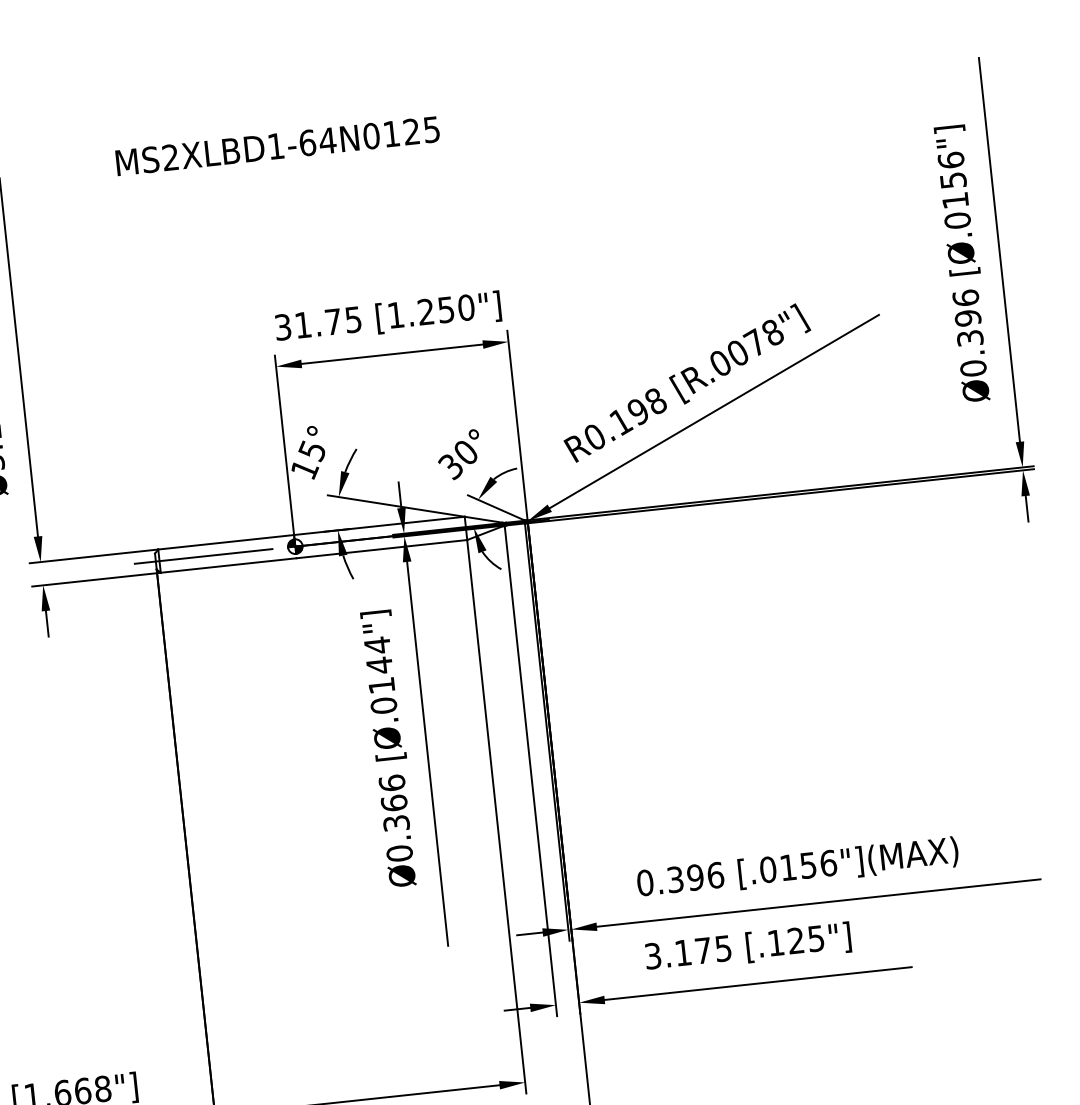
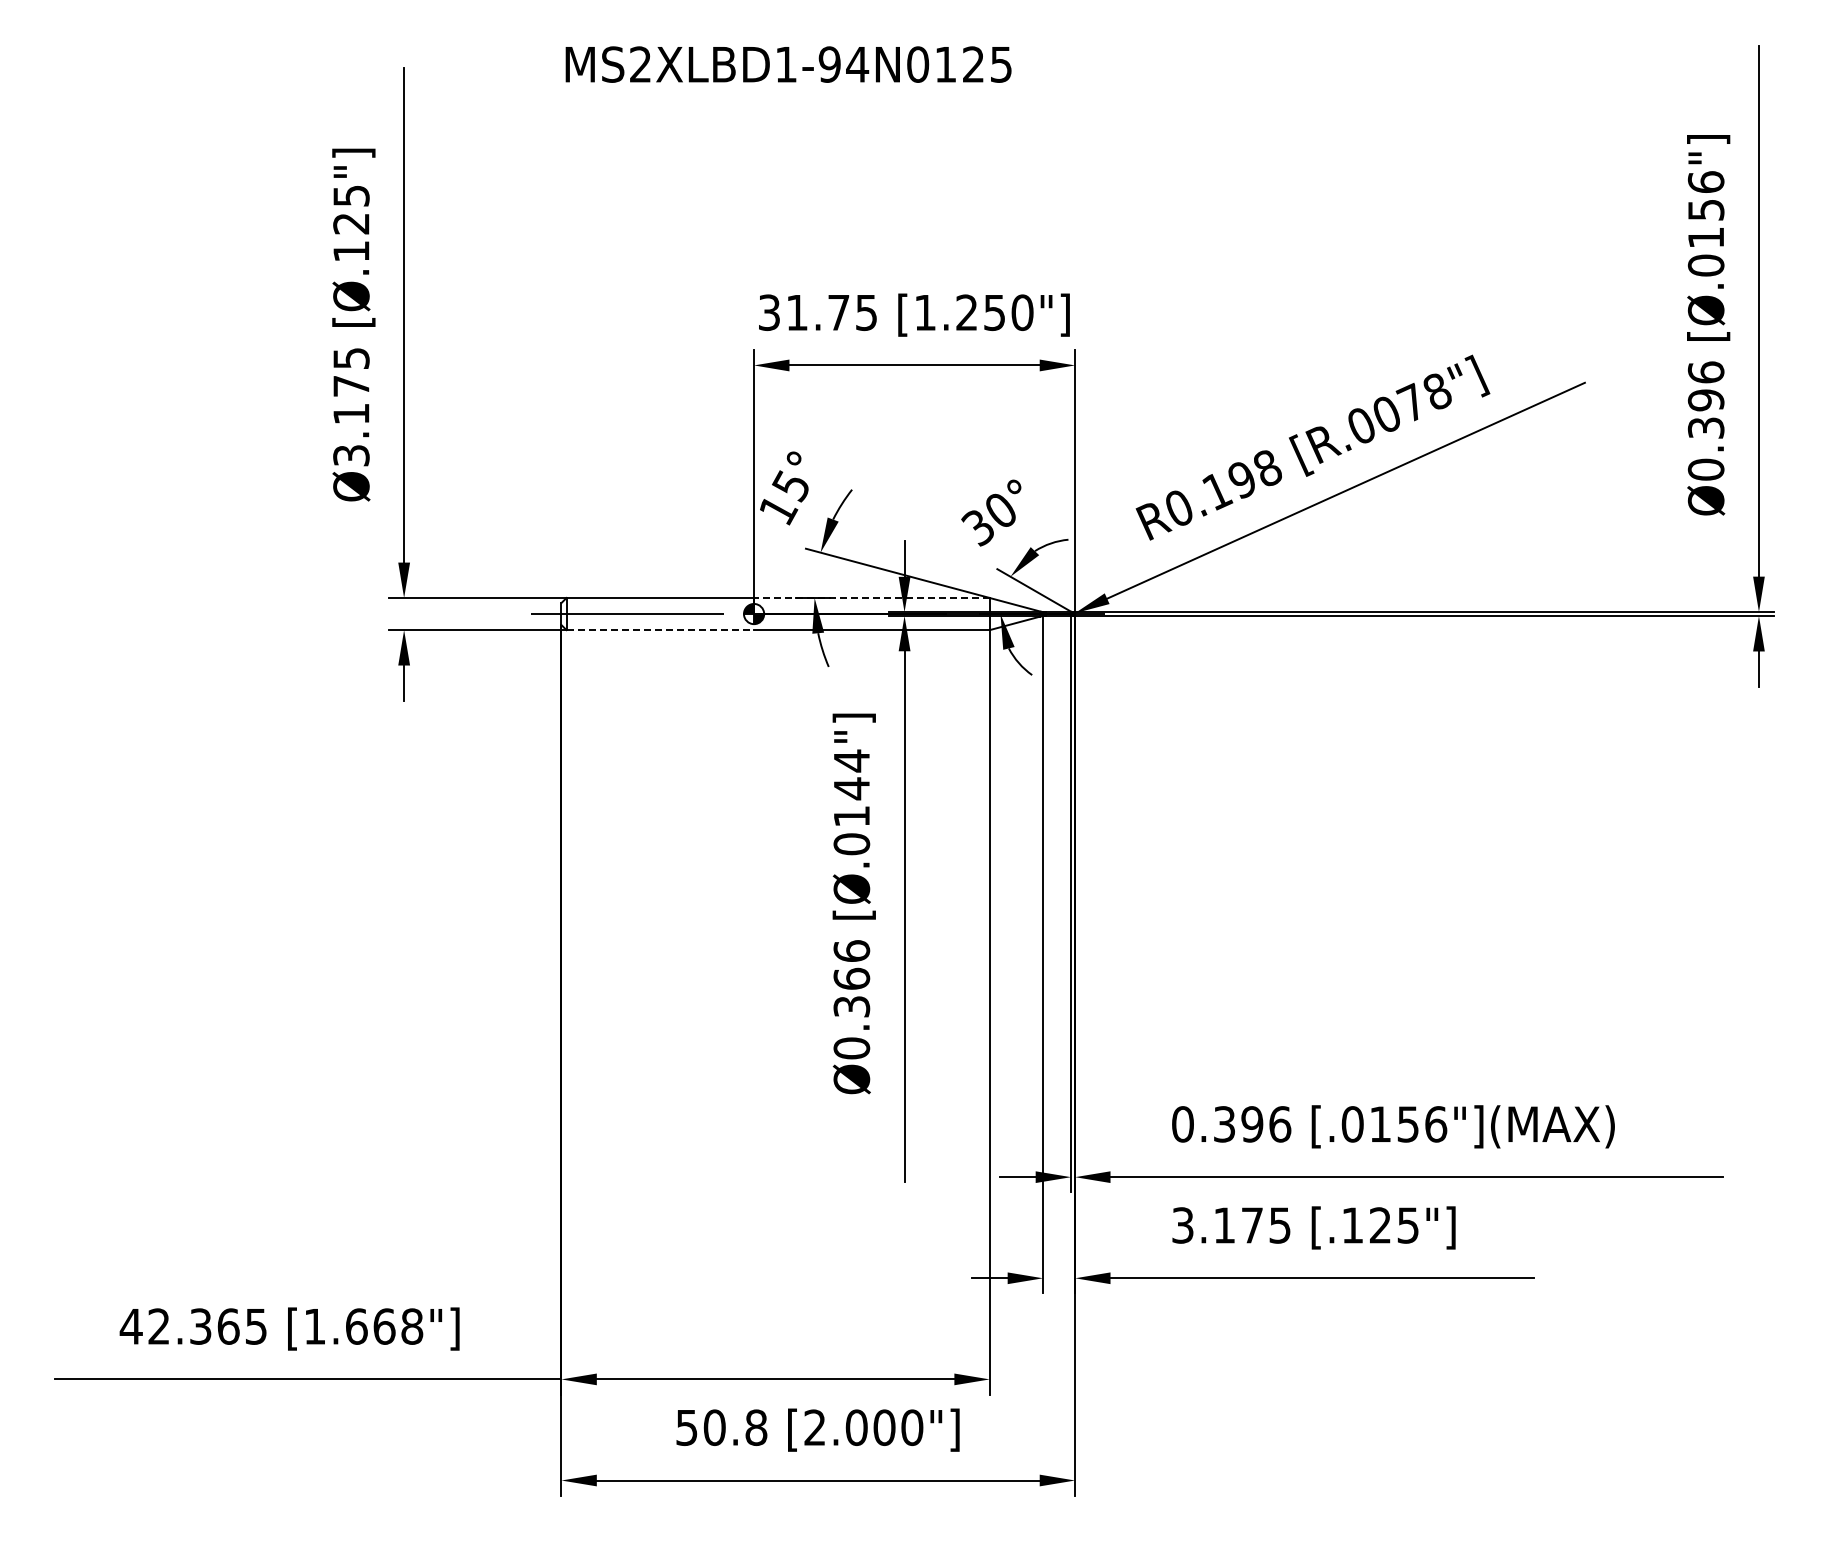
text: (307, 142) -> (829, 64), MS2XLBD1-64N0125 -> MS2XLBD1-94N0125
line: (379, 526) -> (871, 598), solid -> dashed
line: (228, 565) -> (660, 630), solid -> dashed

